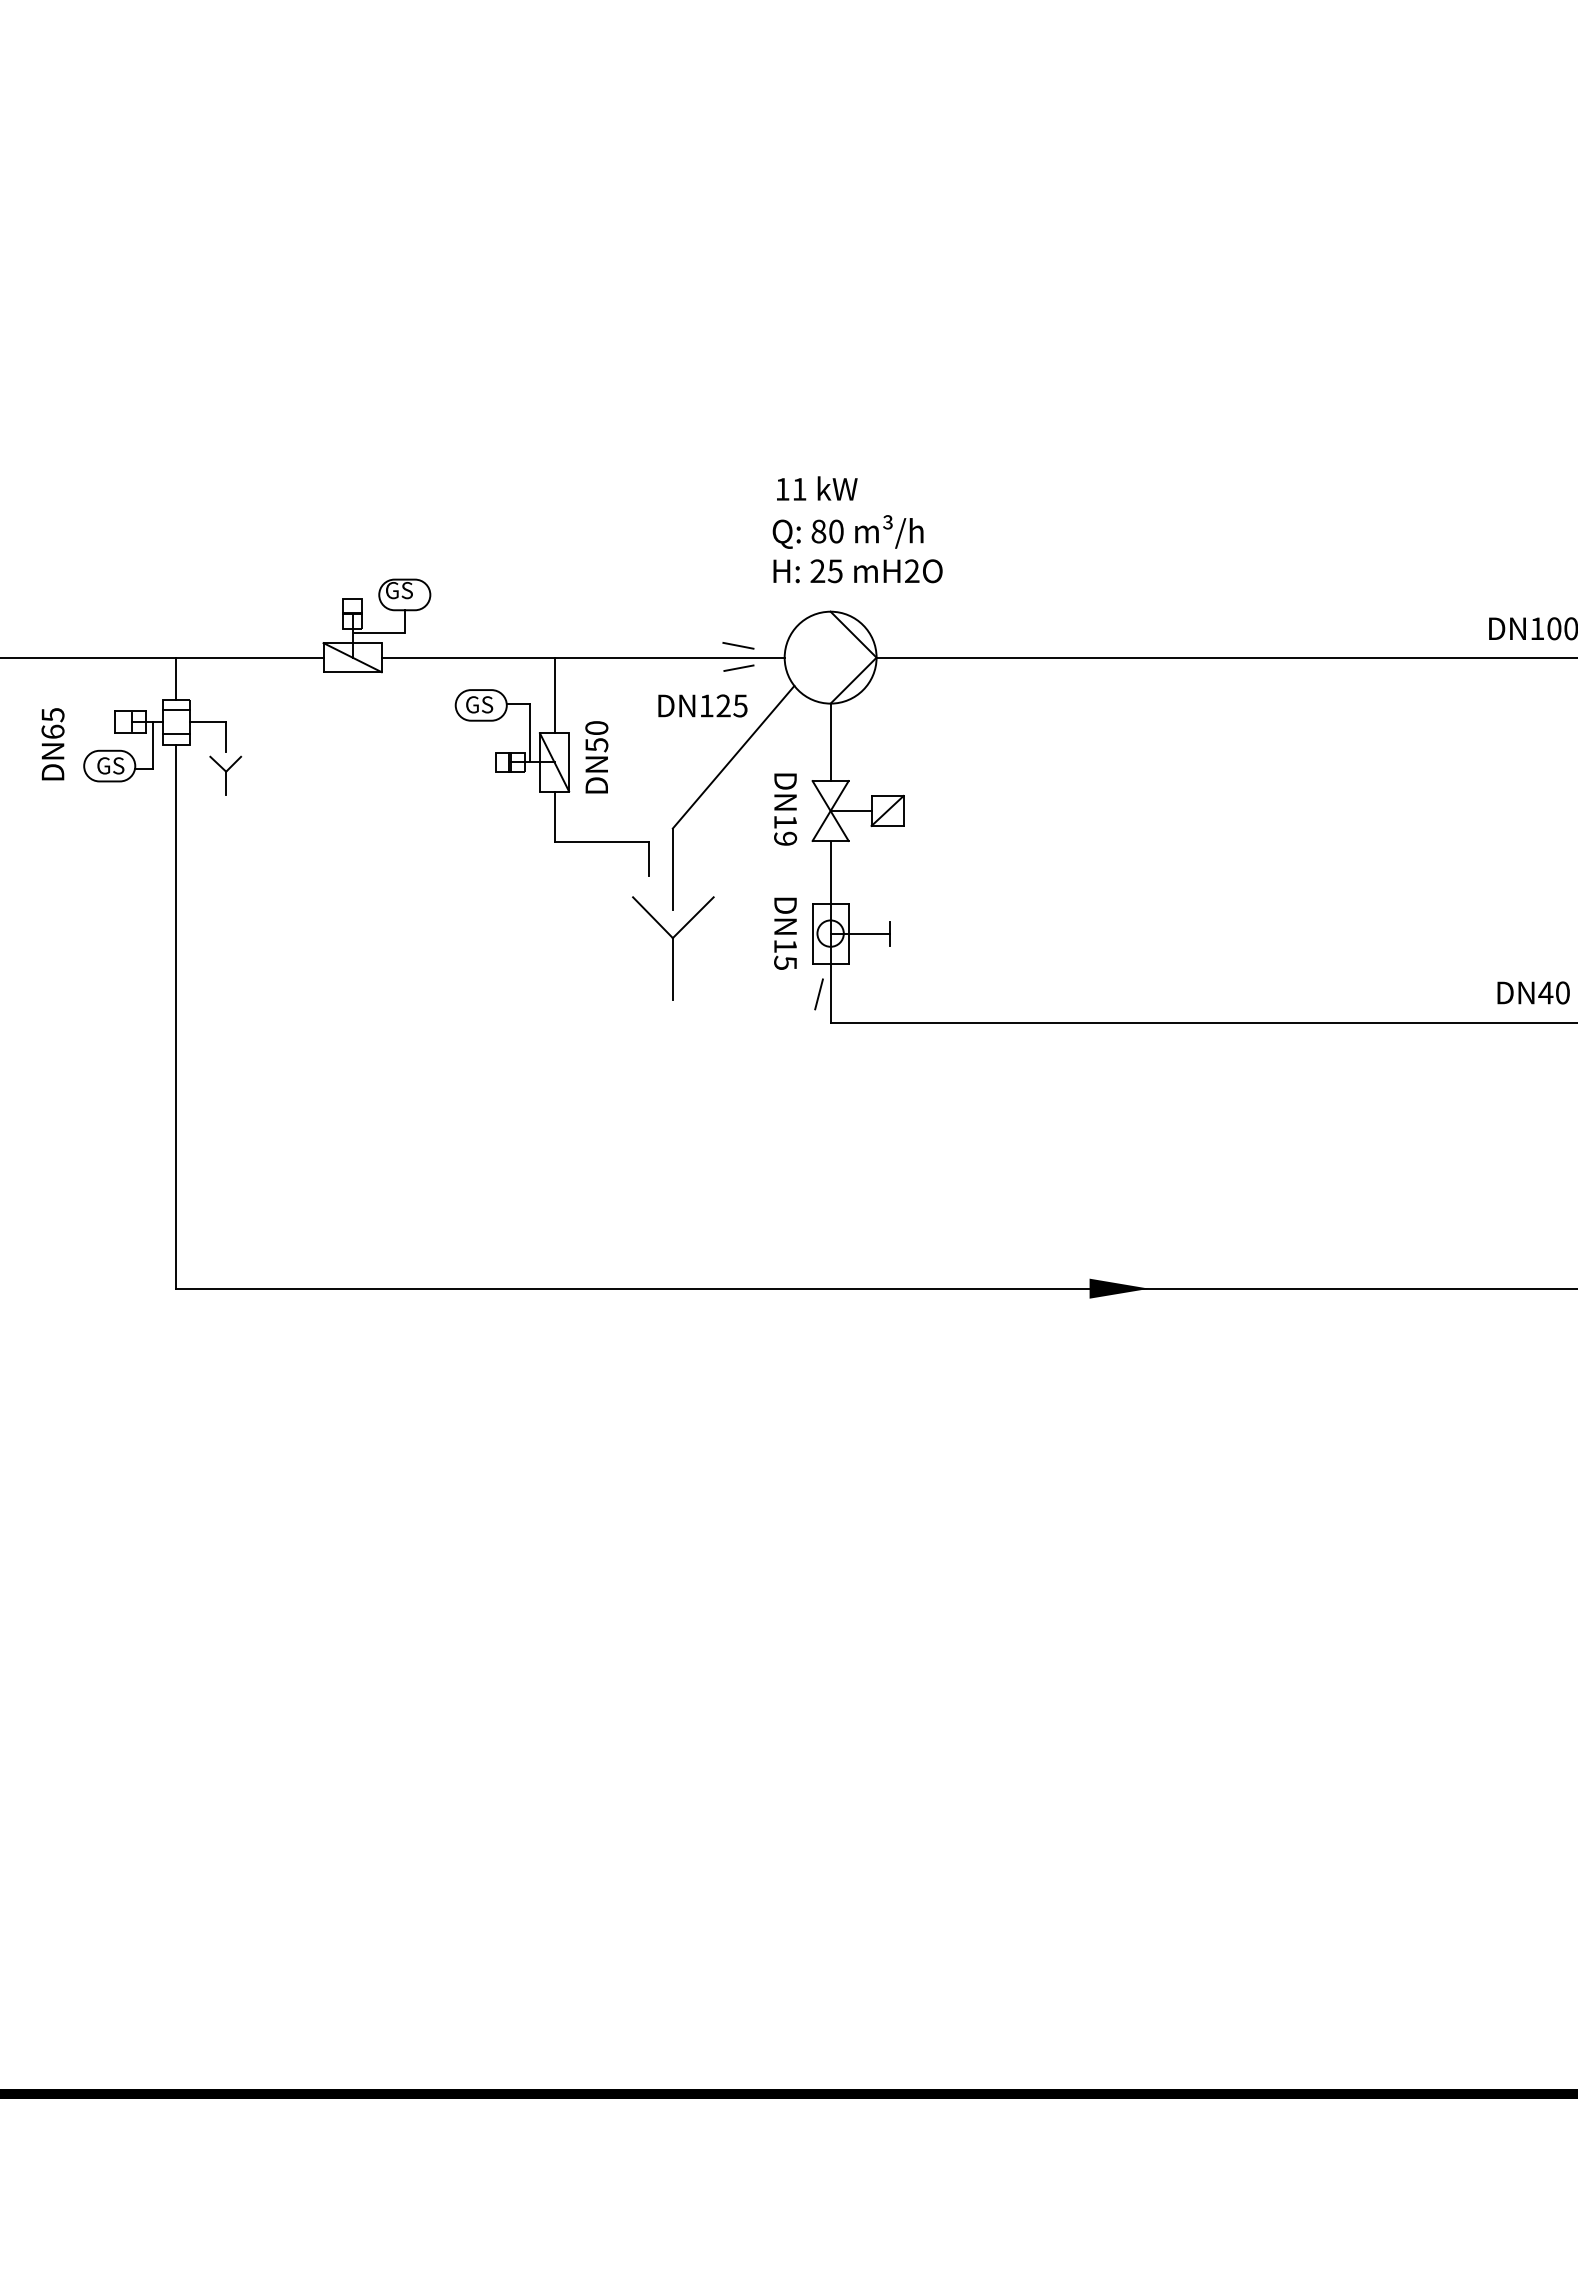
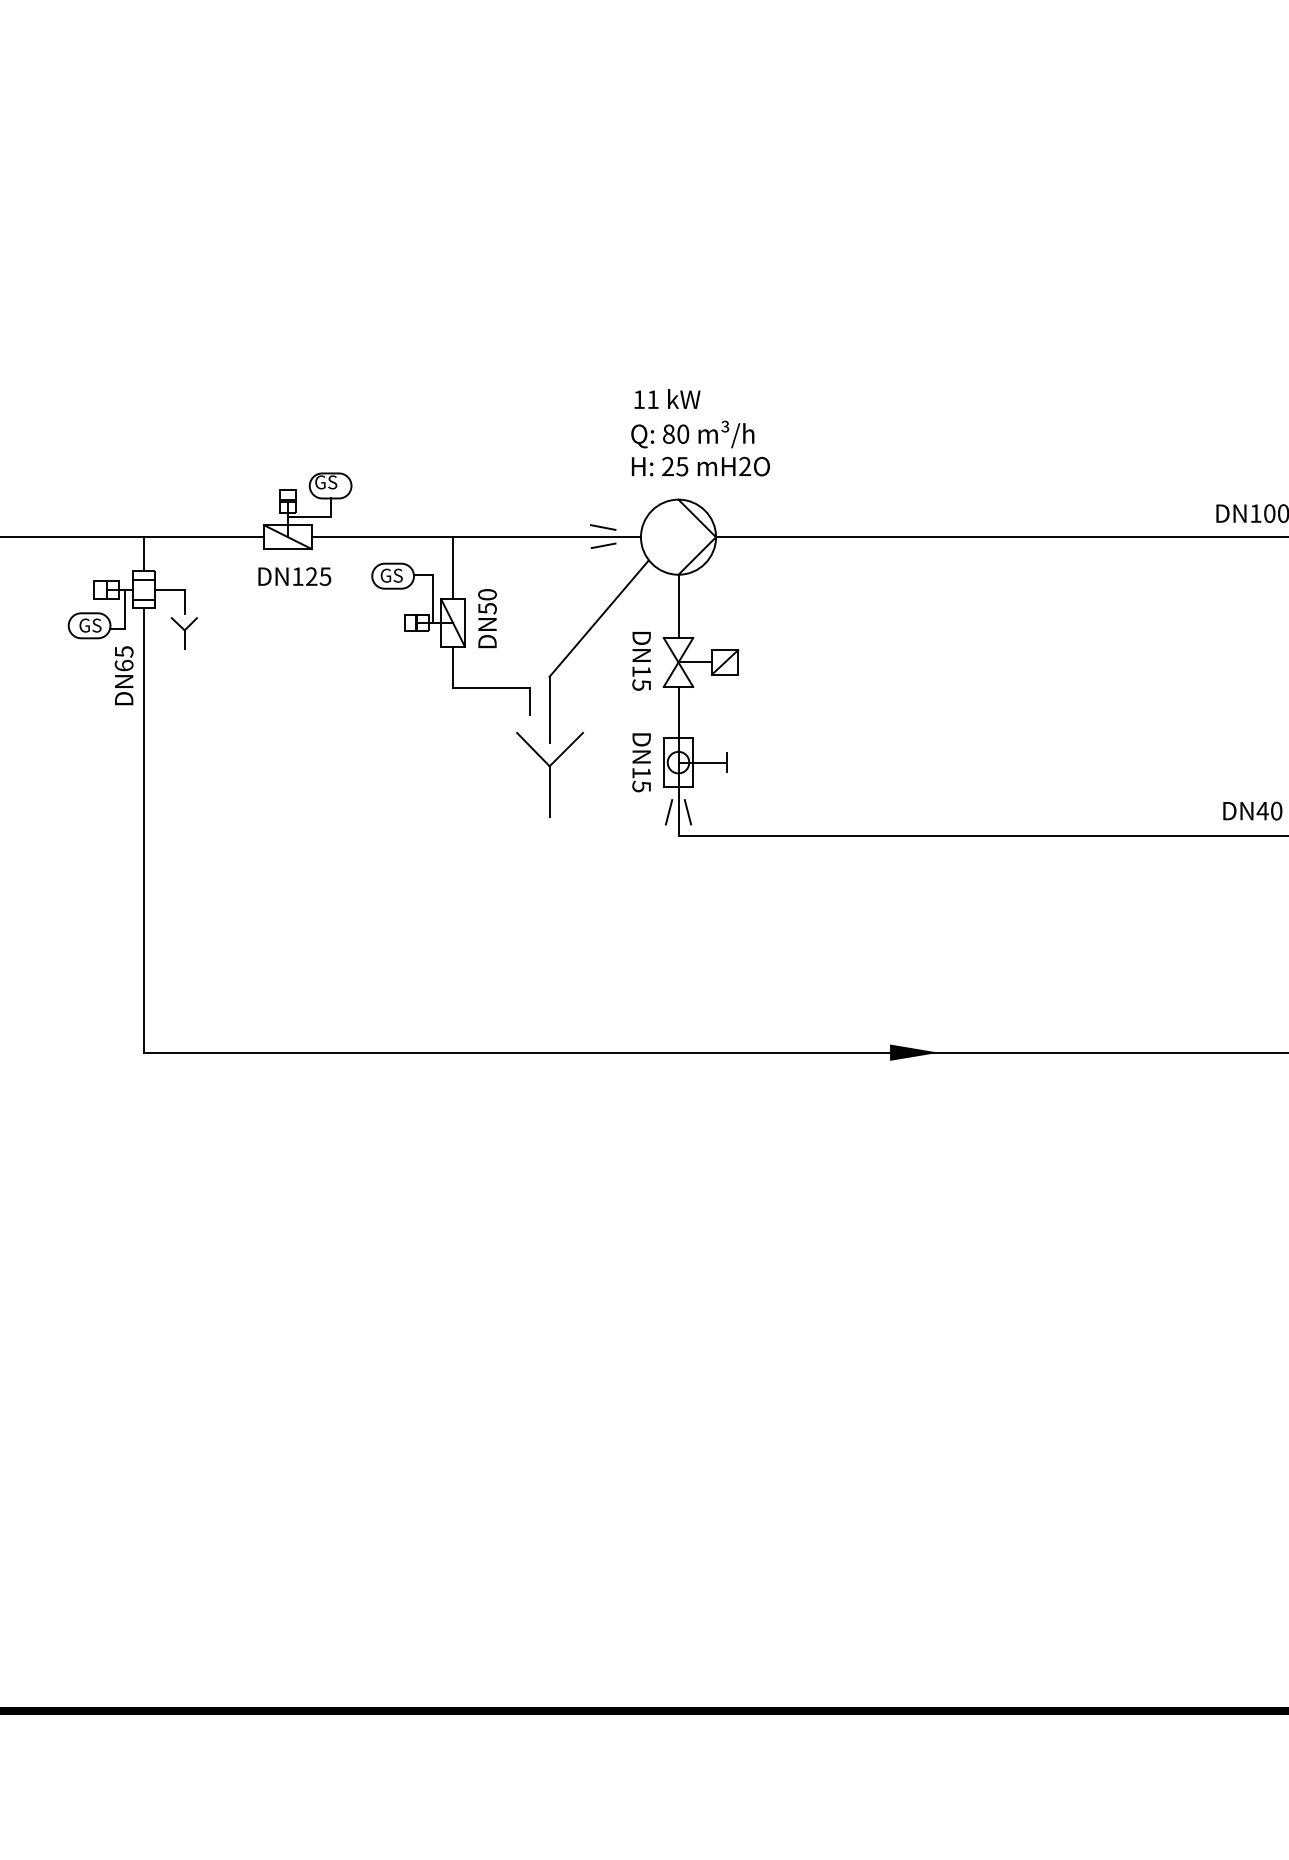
text: (702, 705) -> (294, 576), moved
text: (52, 744) -> (123, 675), moved
text: (785, 838) -> (641, 684), DN19 -> DN15
line: (842, 994) -> (688, 812), added

